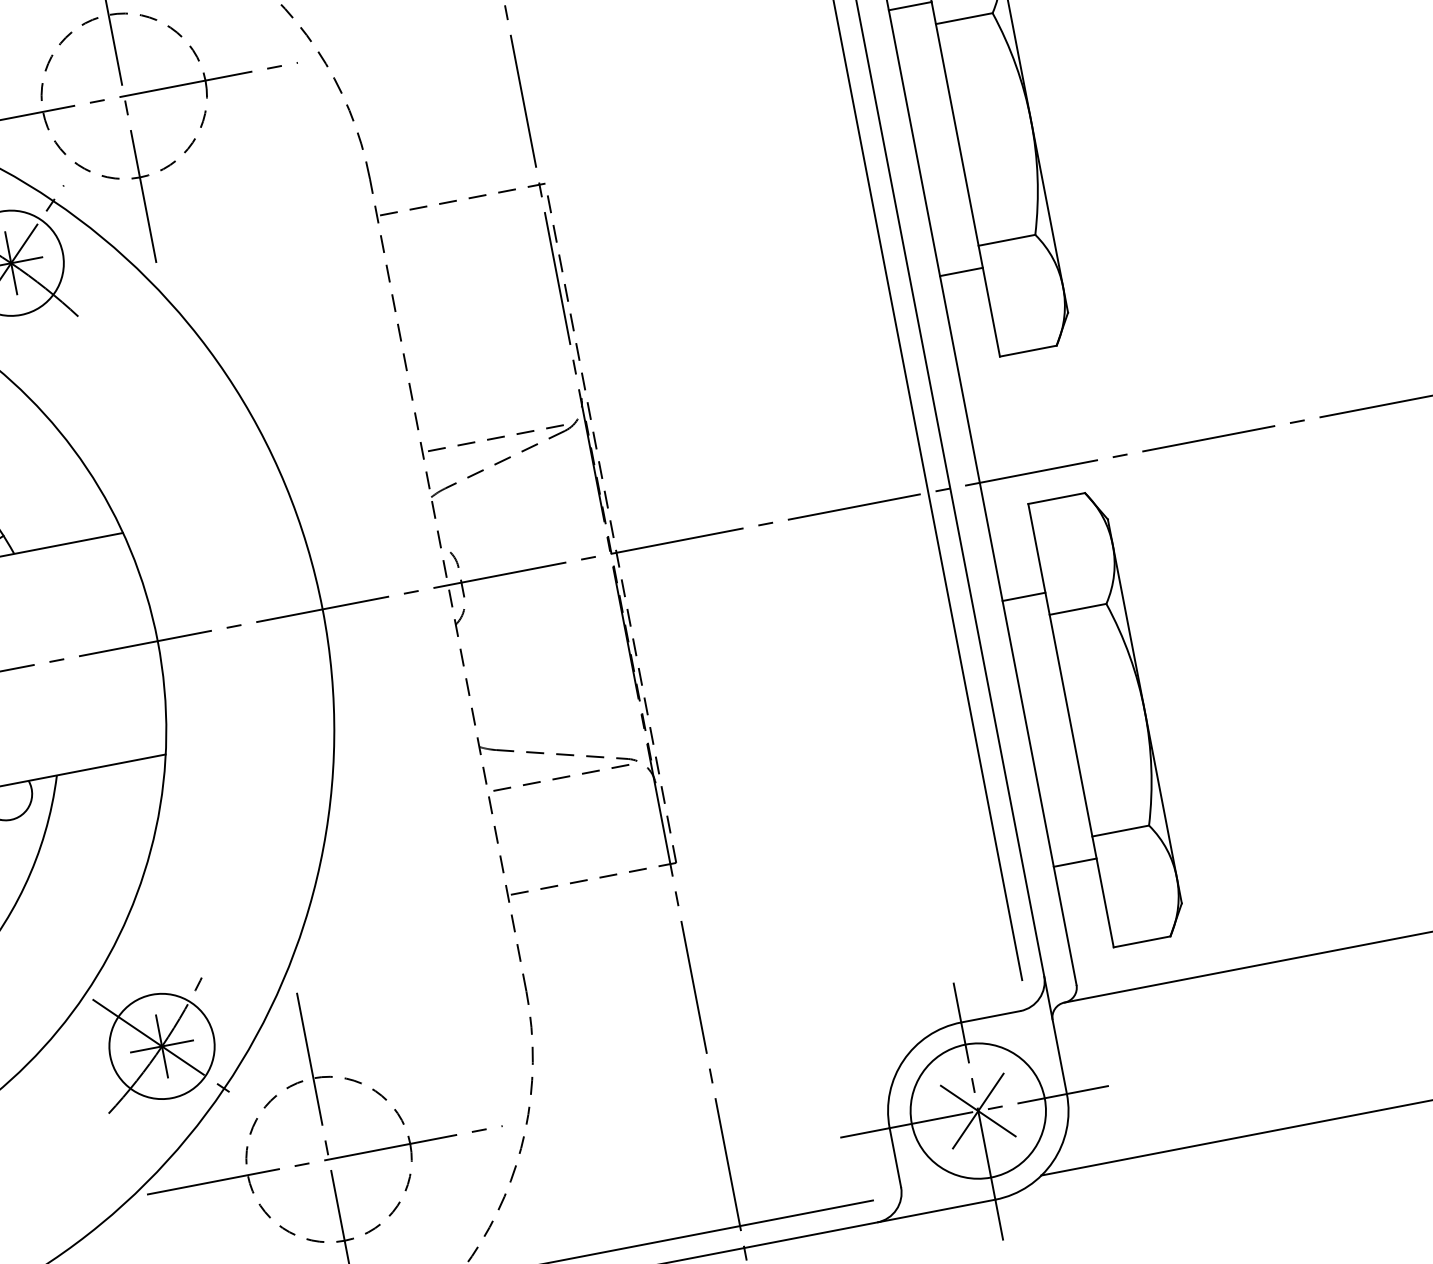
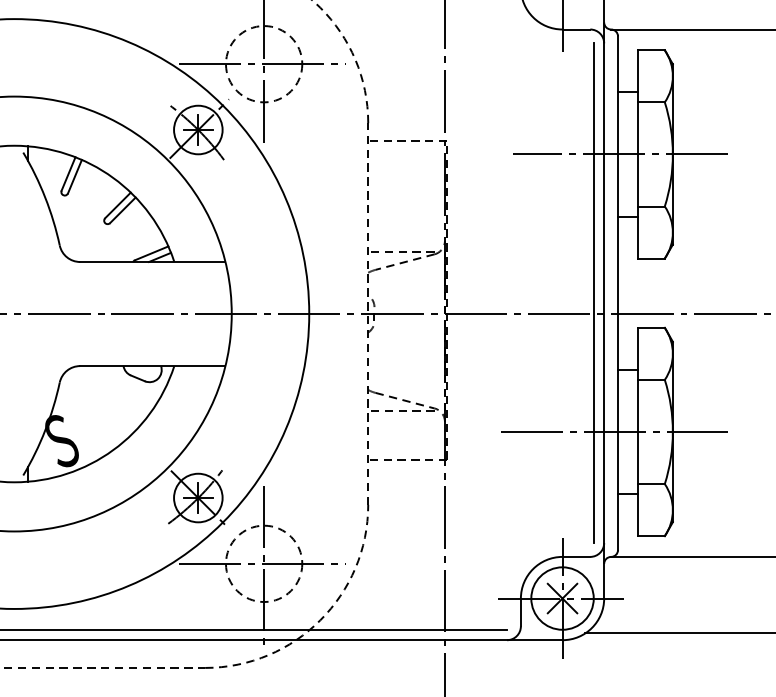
line: (919, 142) -> (620, 154), added
line: (1020, 736) -> (614, 432), added

